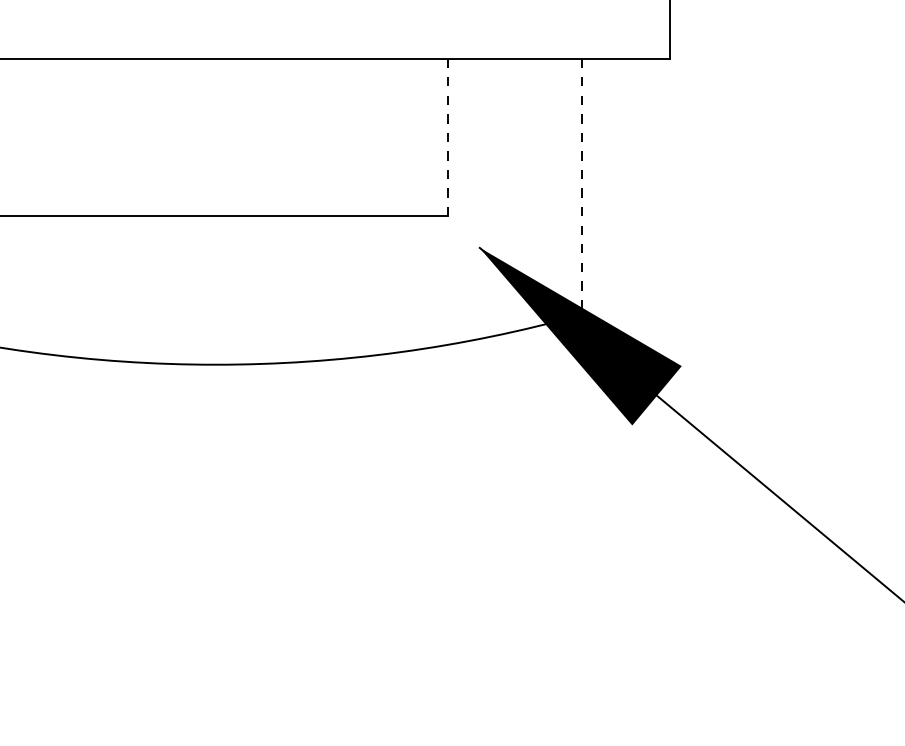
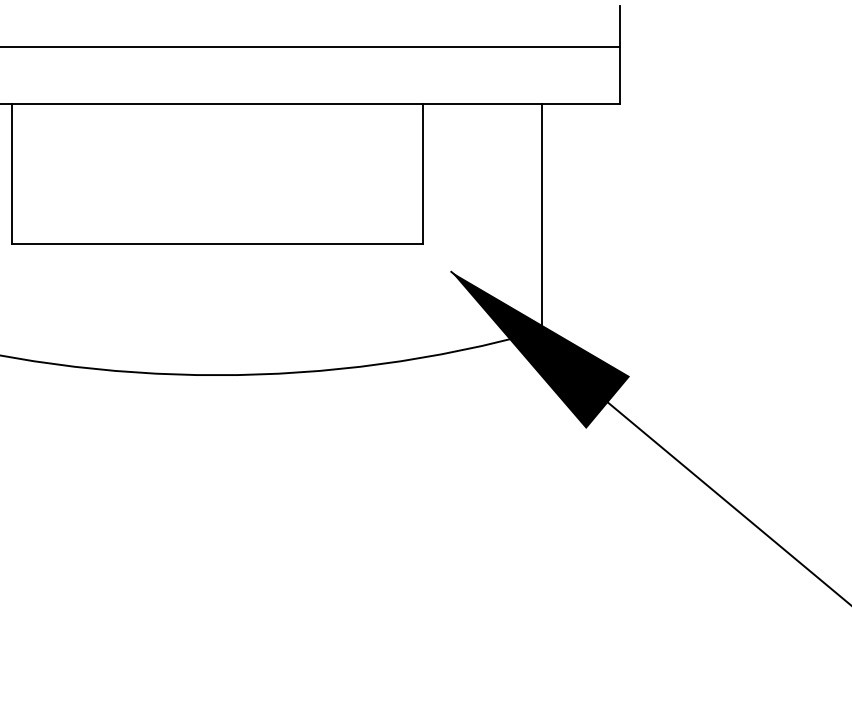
line: (447, 137) -> (422, 174), dashed -> solid
line: (581, 187) -> (541, 218), dashed -> solid

